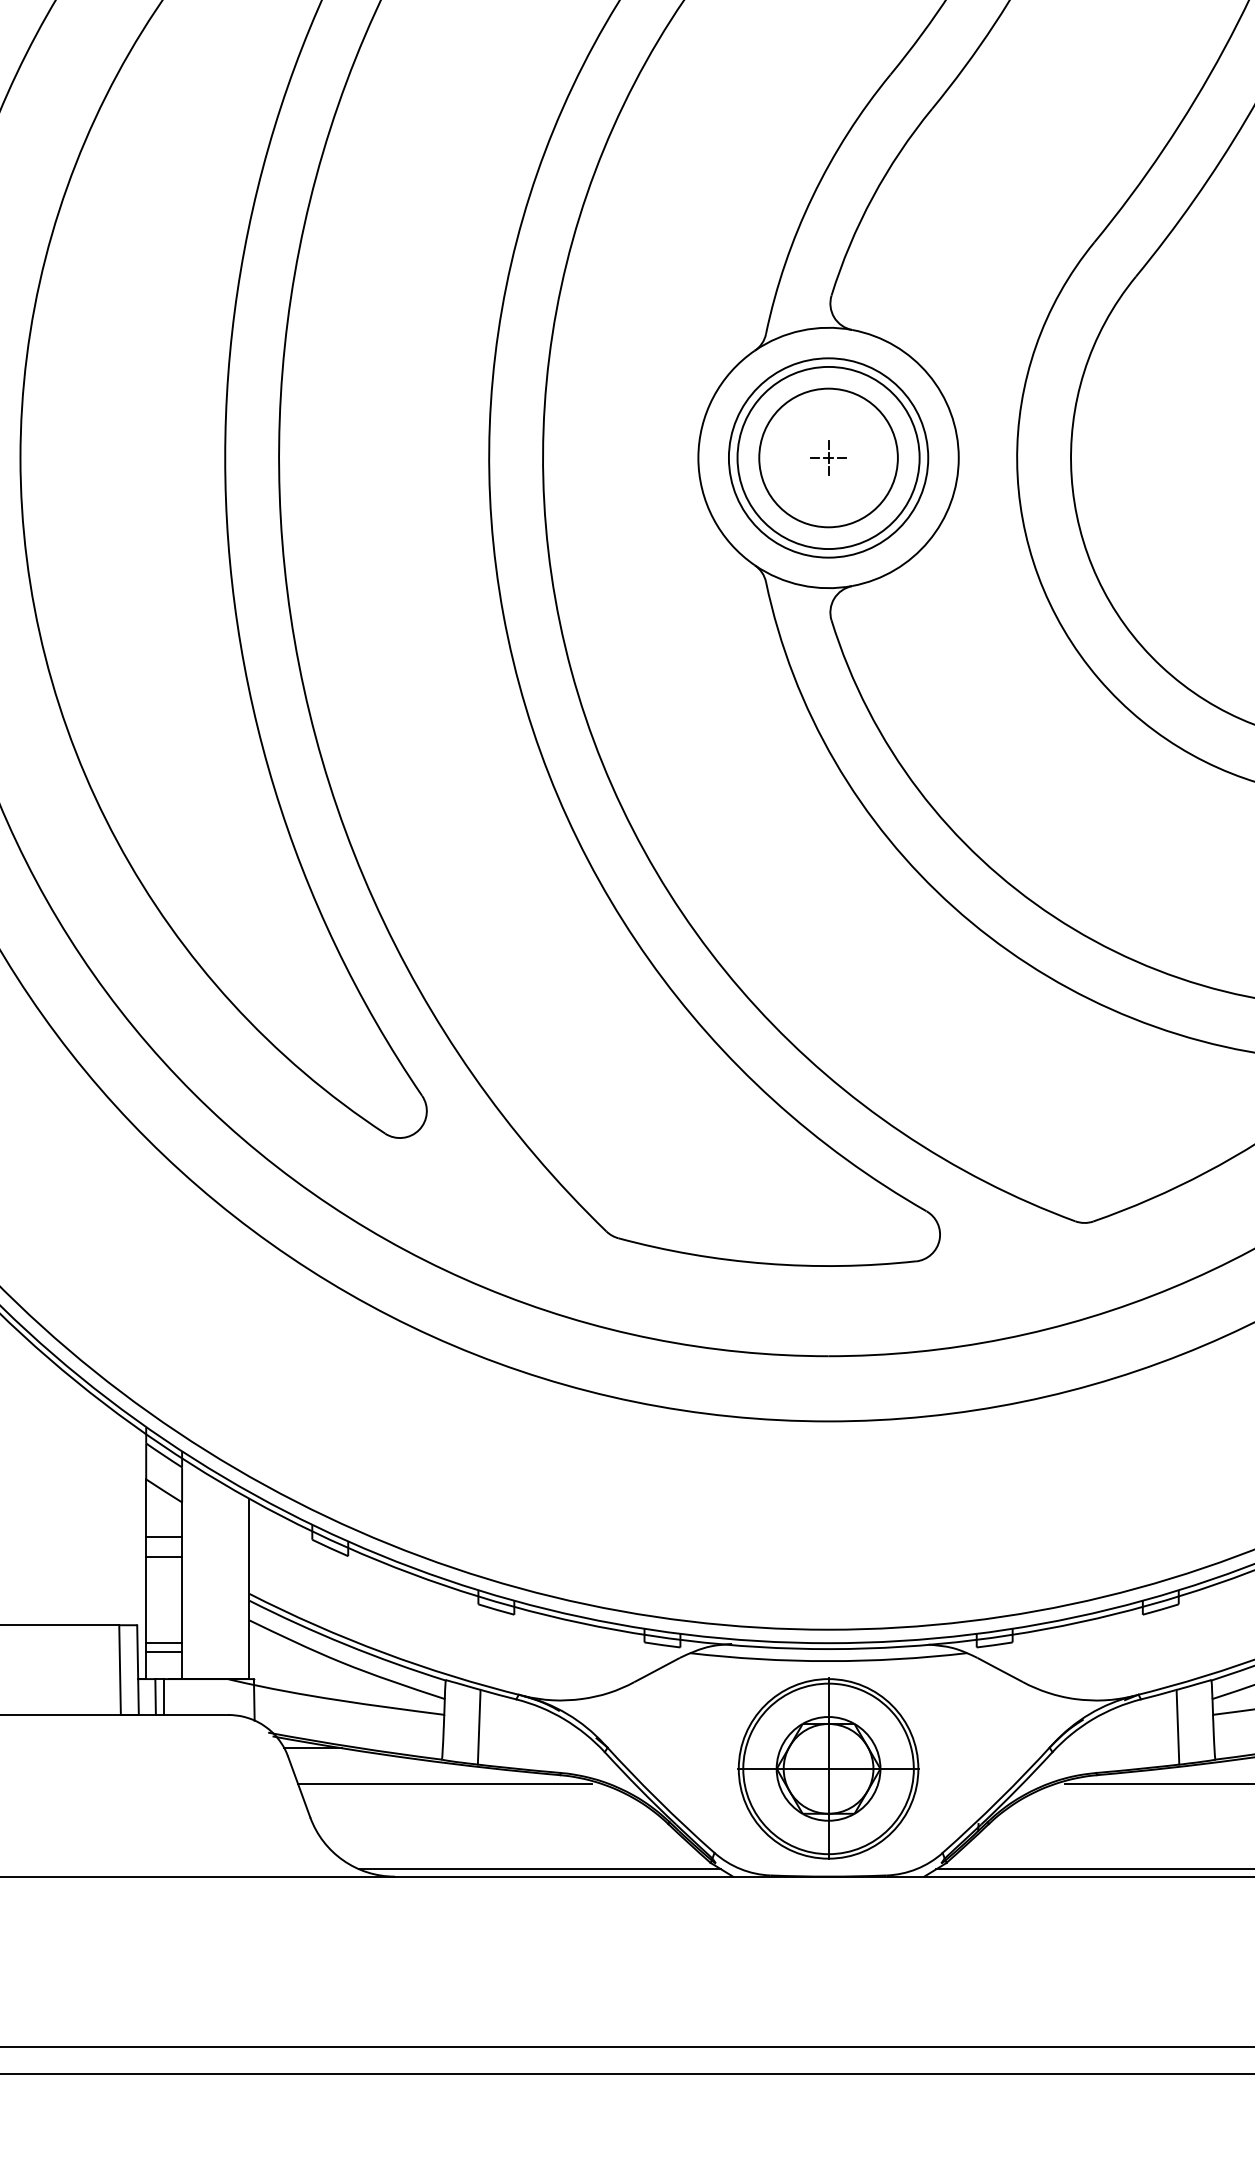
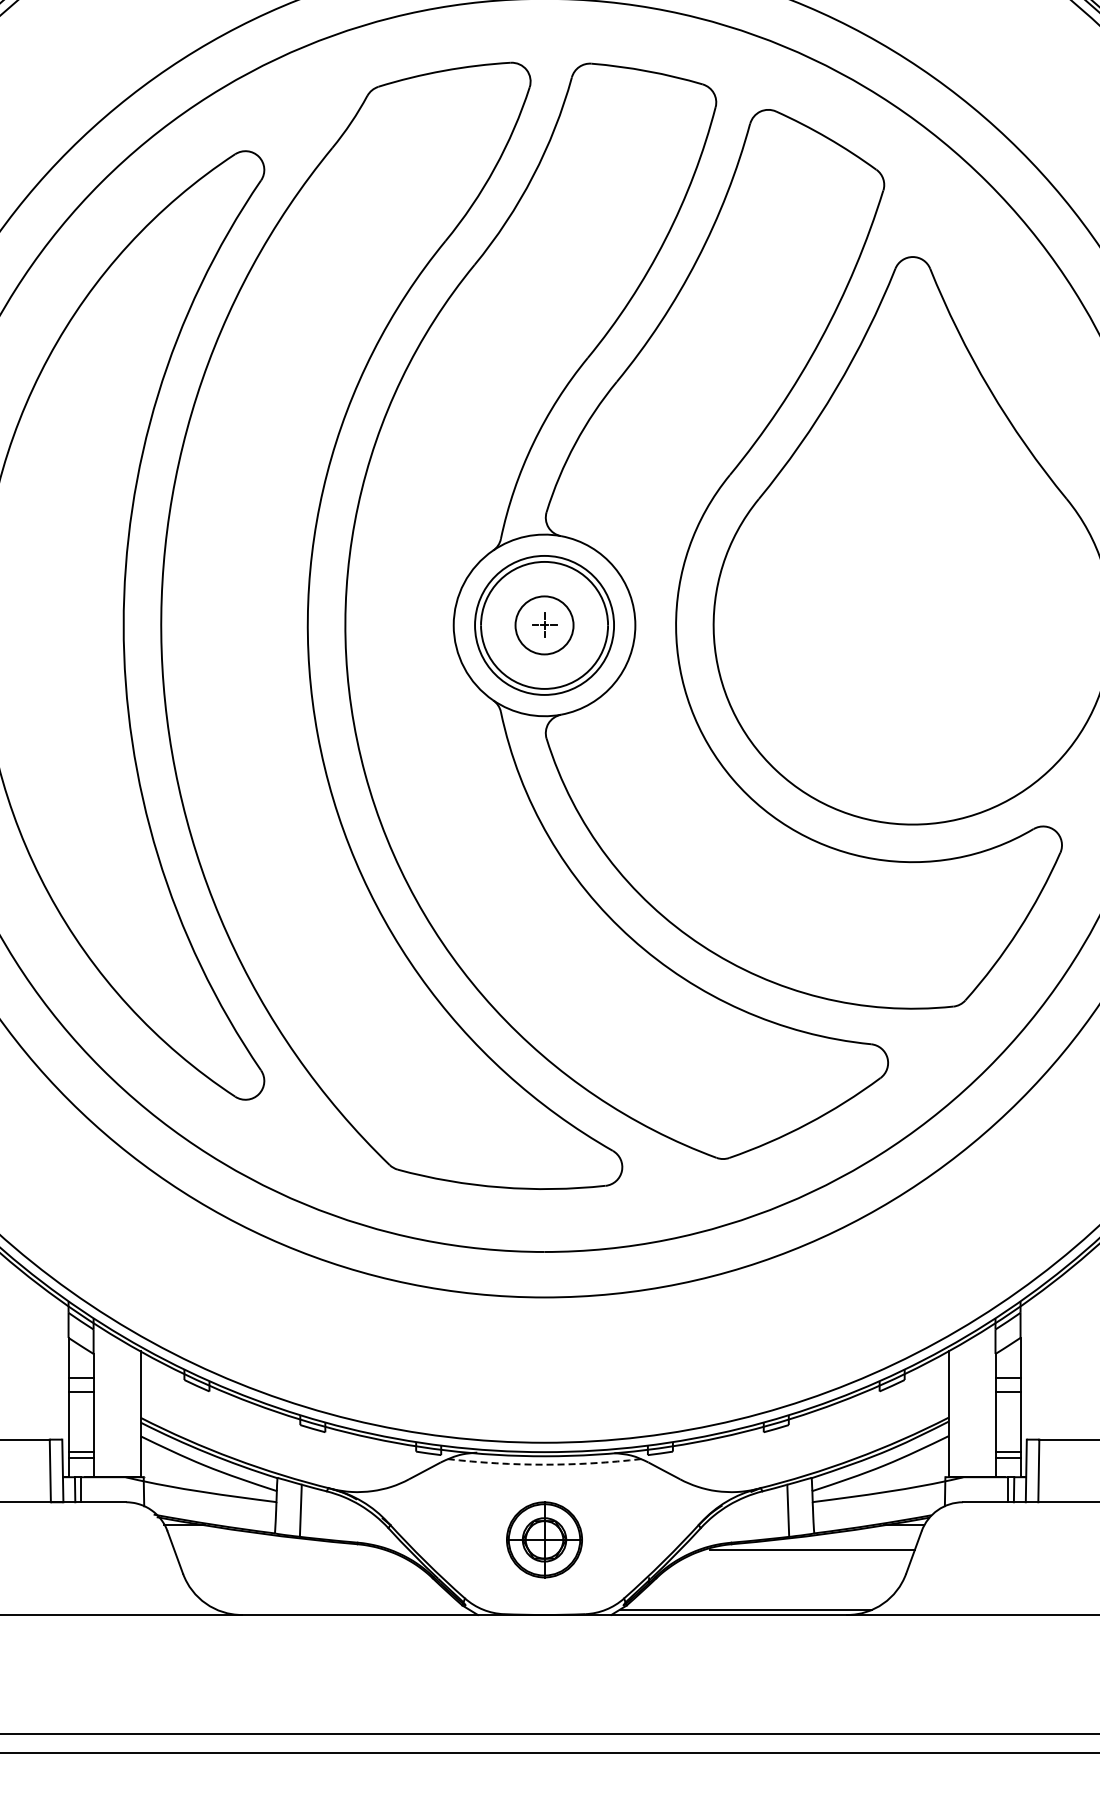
circle: (828, 458) -> (544, 625), size x0.6
arc: (828, 1660) -> (544, 1464), solid -> dashed
part: (828, 1768) -> (544, 1539), size x0.6
line: (444, 1784) -> (276, 1550), removed
line: (540, 1868) -> (343, 1609), removed

